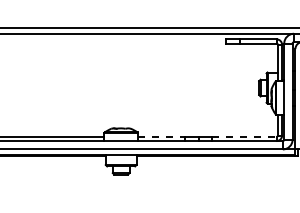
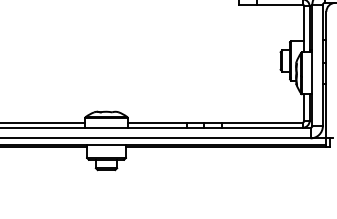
line: (161, 136) -> (157, 122), dashed -> solid
line: (245, 136) -> (263, 122), dashed -> solid

